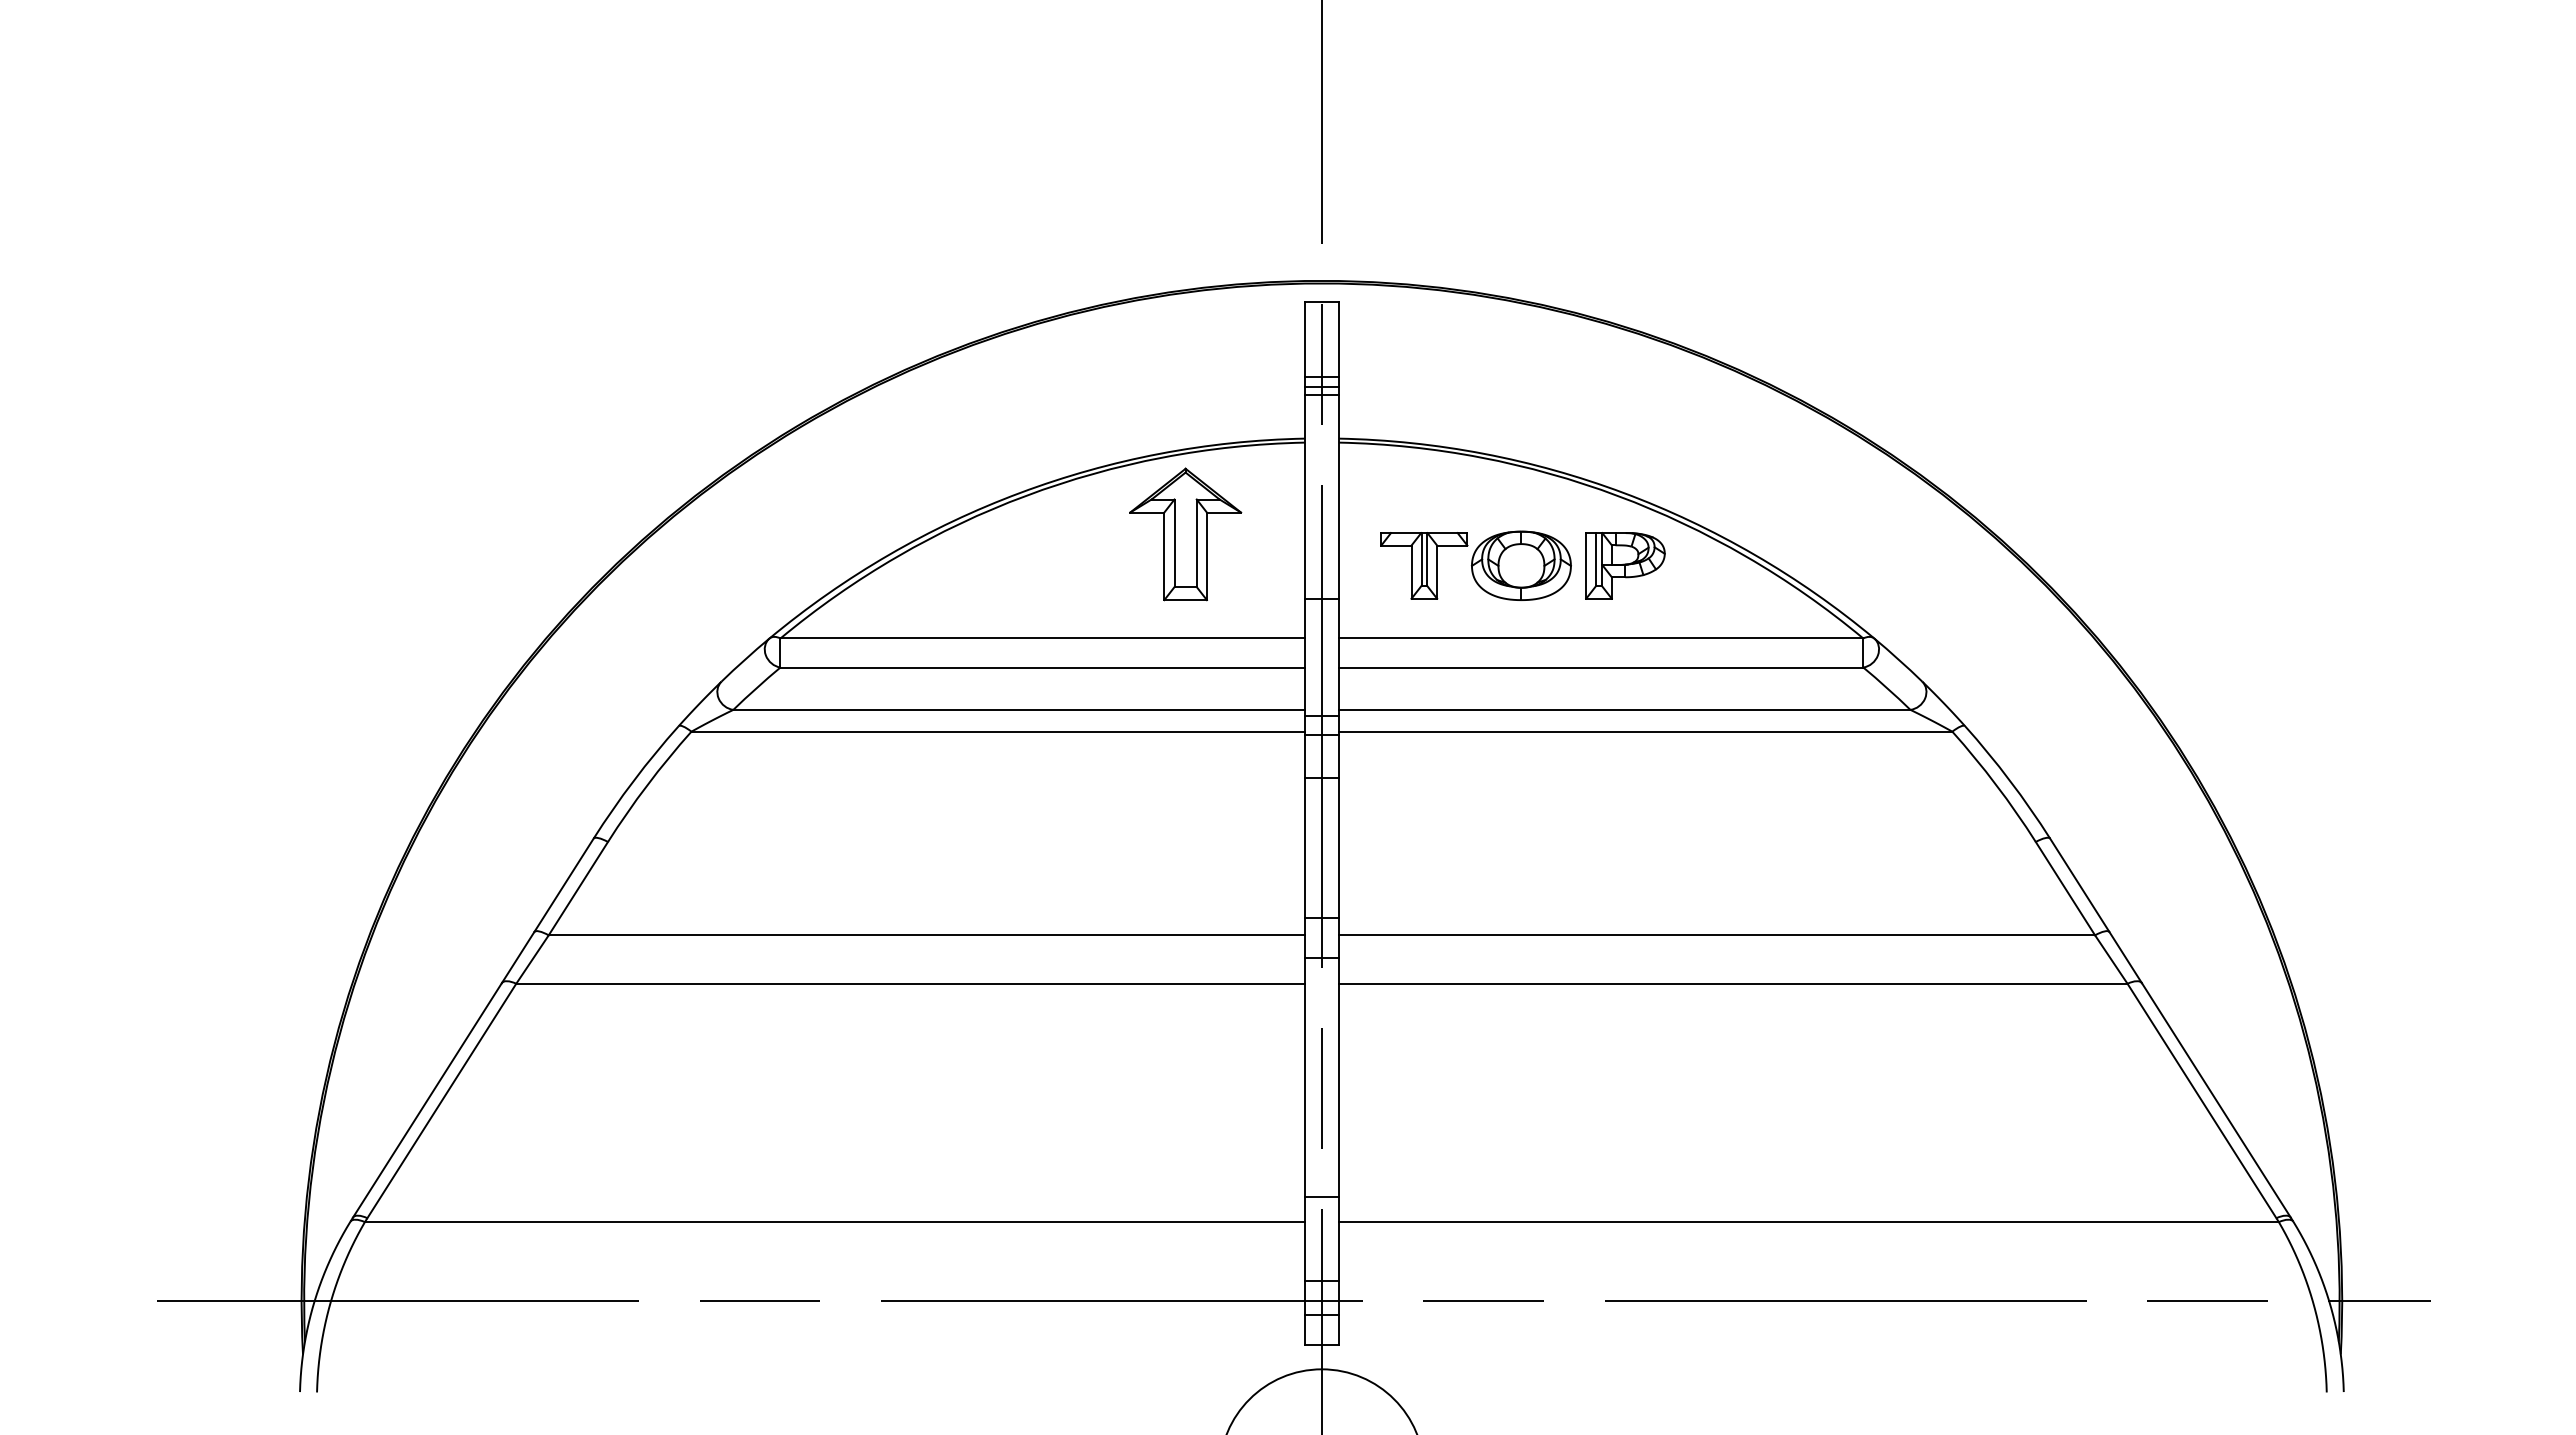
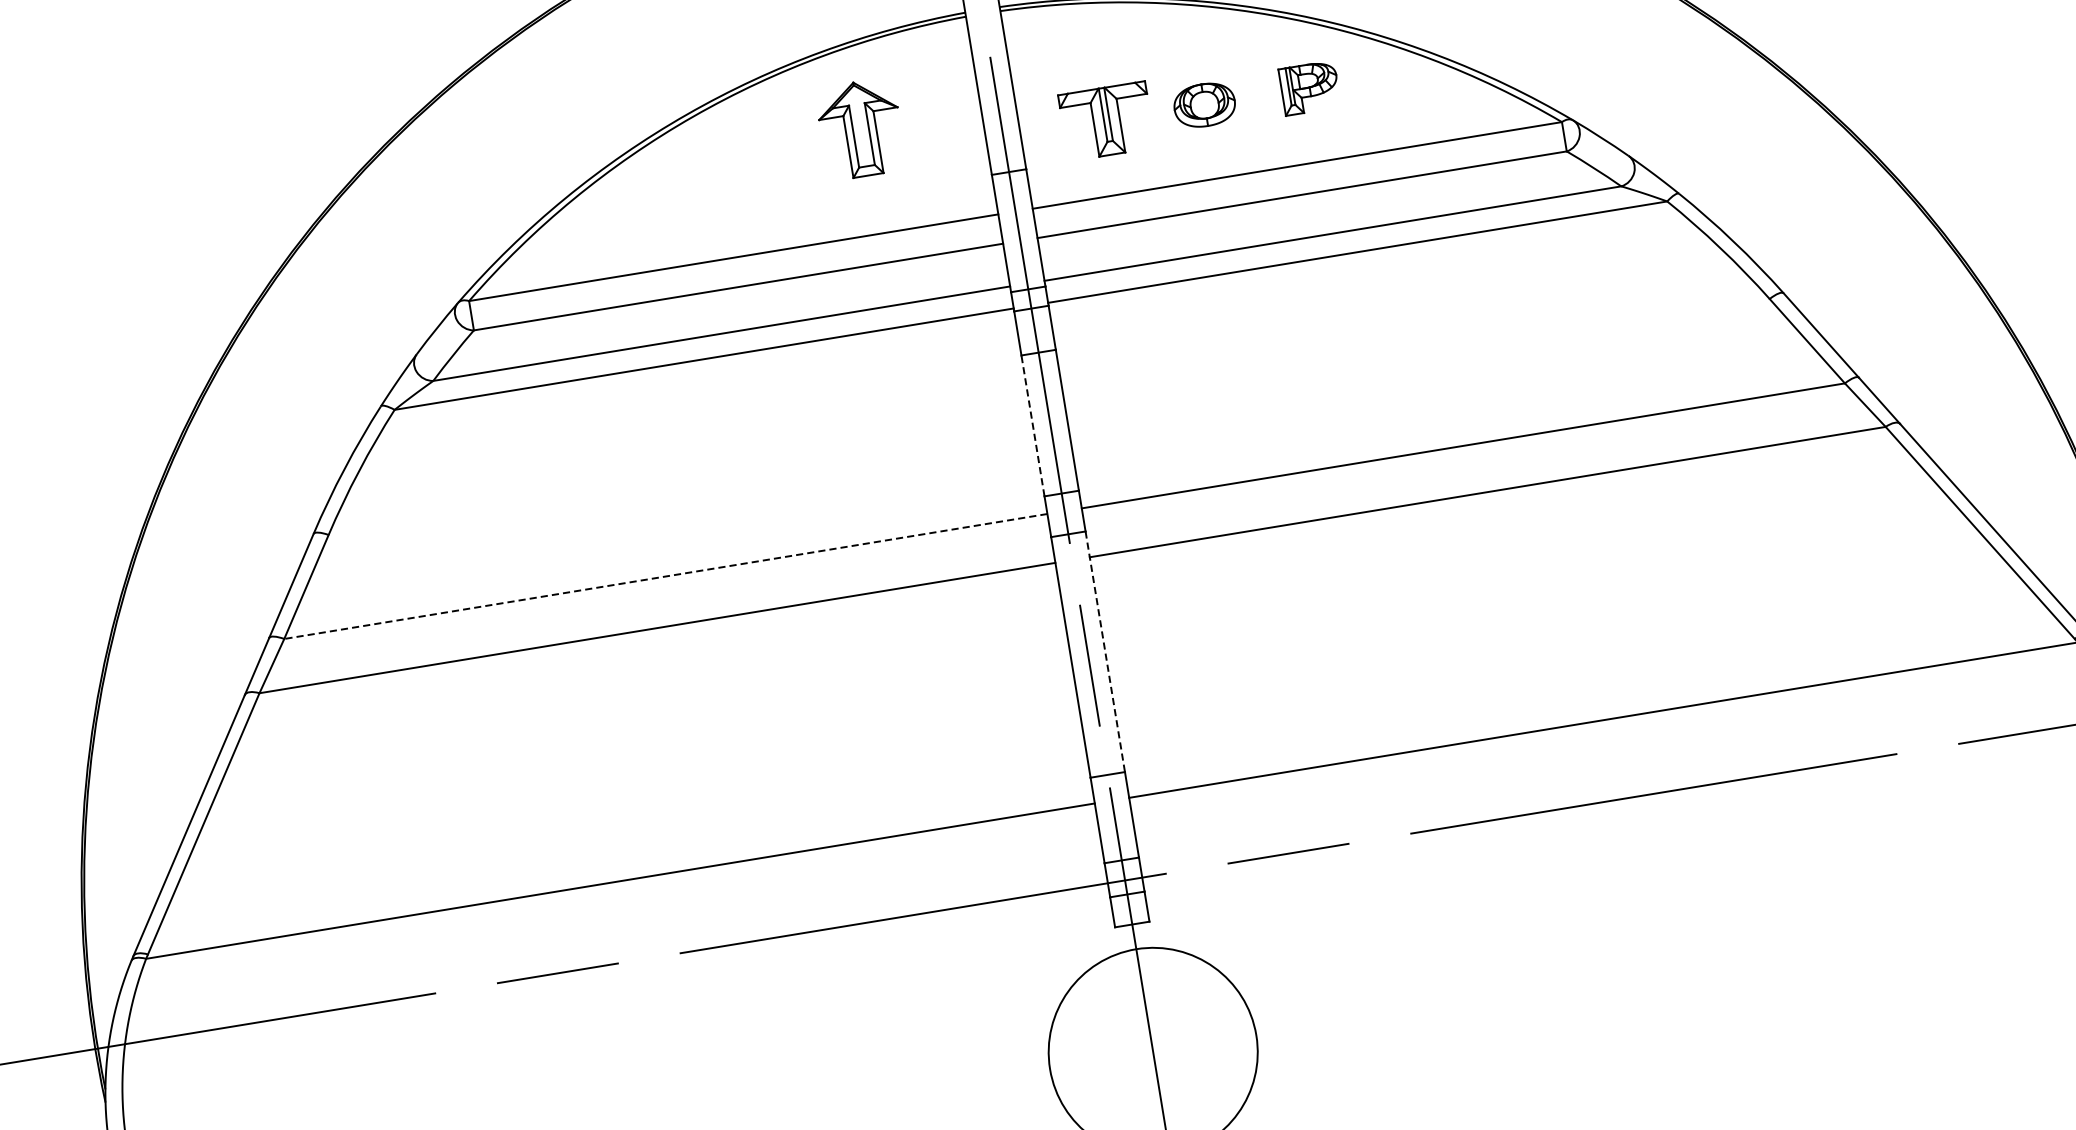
part: (1185, 534) -> (860, 129), size x0.7
part: (1520, 565) -> (1203, 105), size x0.6
part: (1625, 565) -> (1309, 87), size x0.7
line: (1304, 848) -> (1032, 426), solid -> dashed
line: (926, 935) -> (665, 576), solid -> dashed
line: (1338, 1077) -> (1104, 651), solid -> dashed

